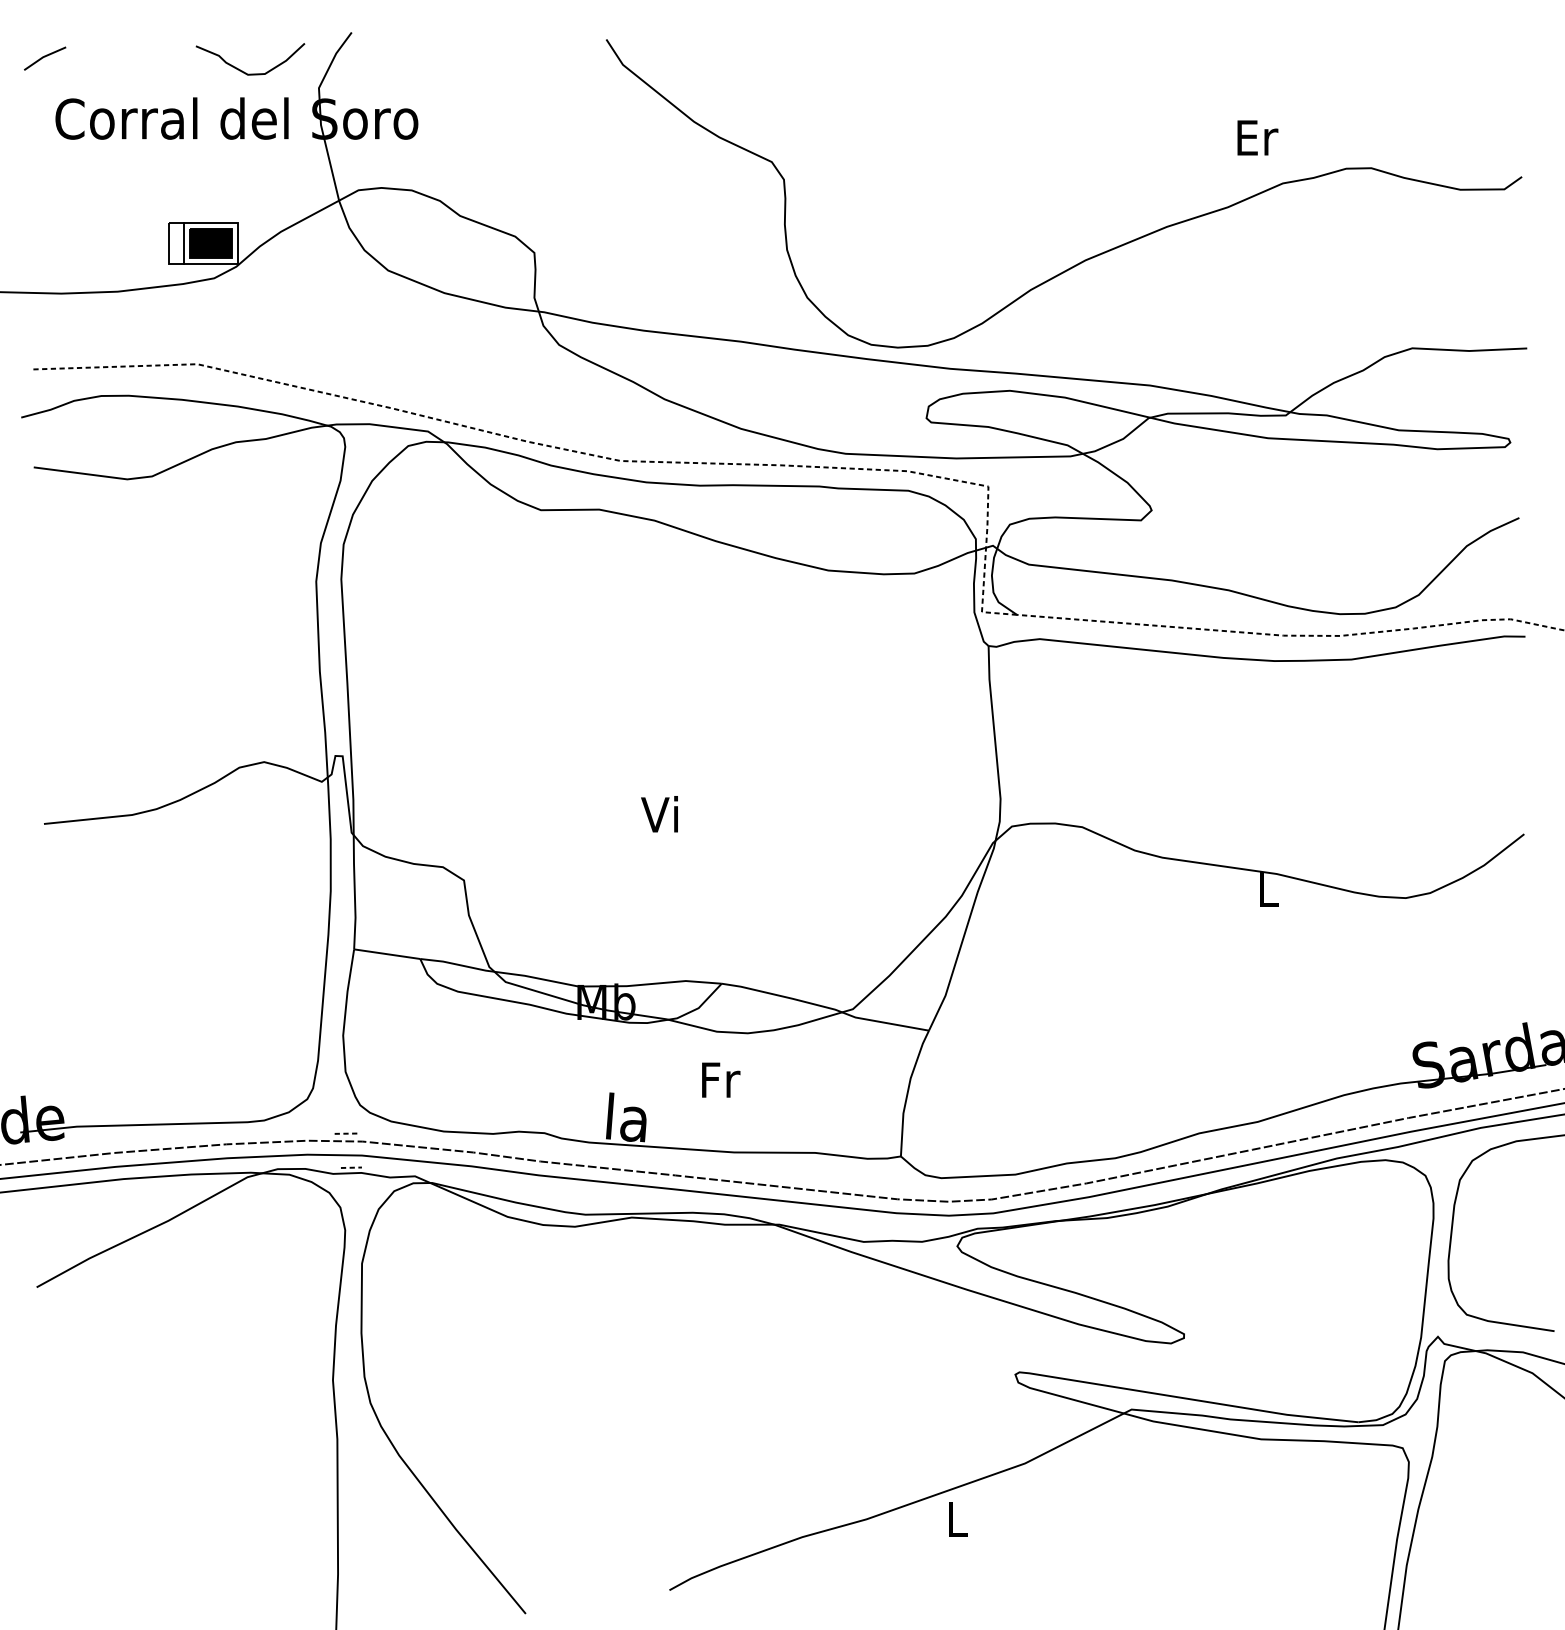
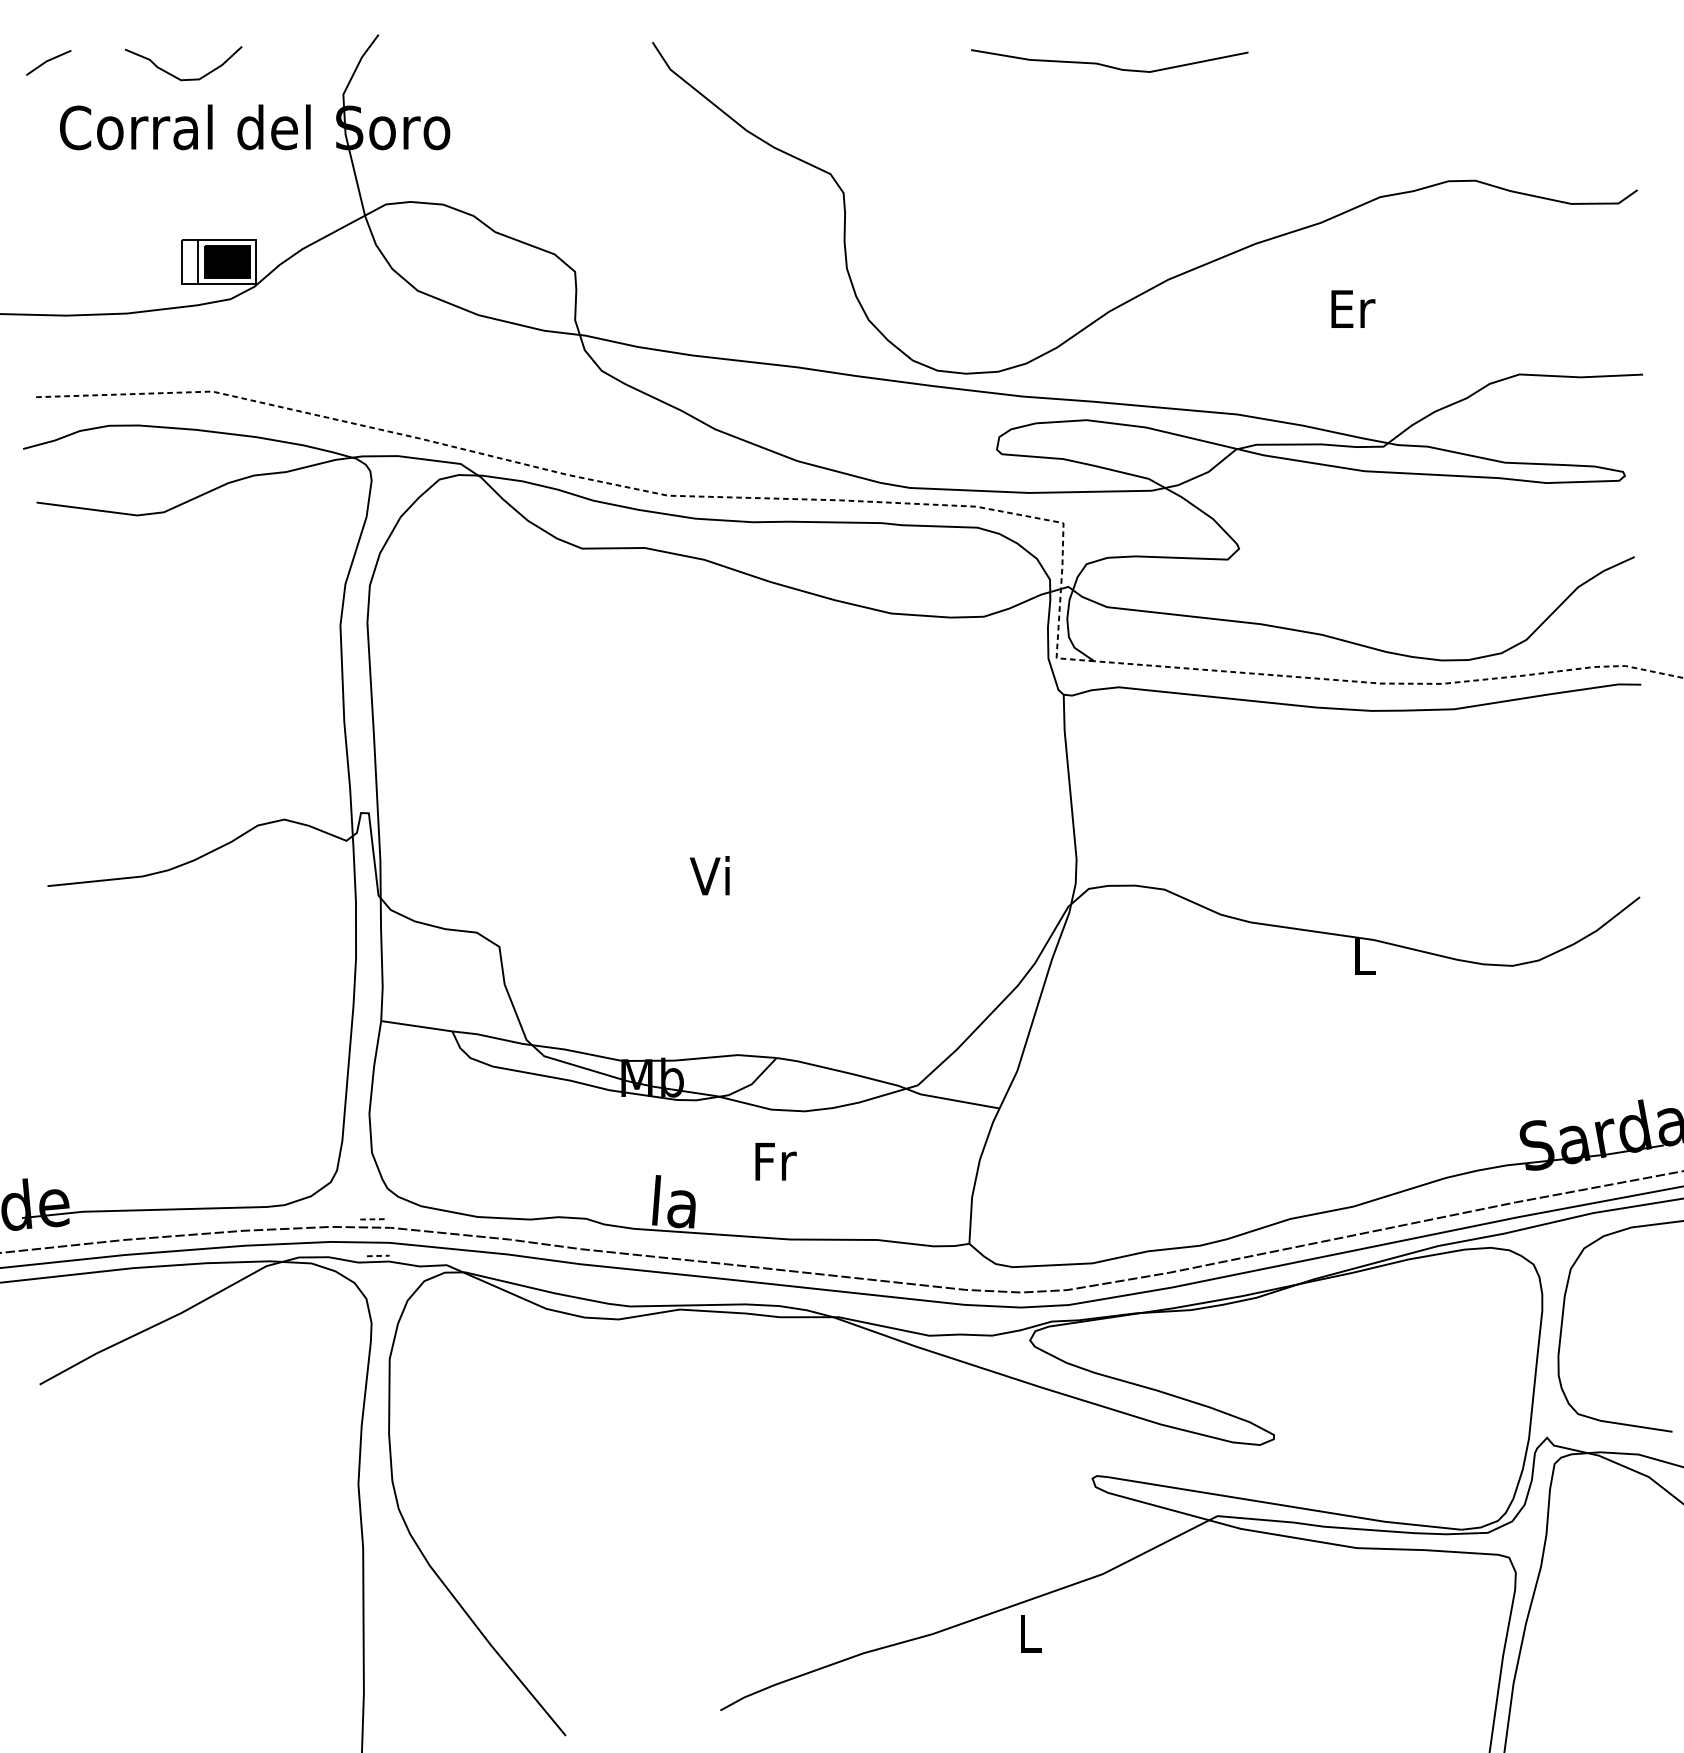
curve: (1031, 61) -> (1109, 65), added
curve: (243, 71) -> (176, 76), moved
text: (1257, 137) -> (1353, 308), moved

